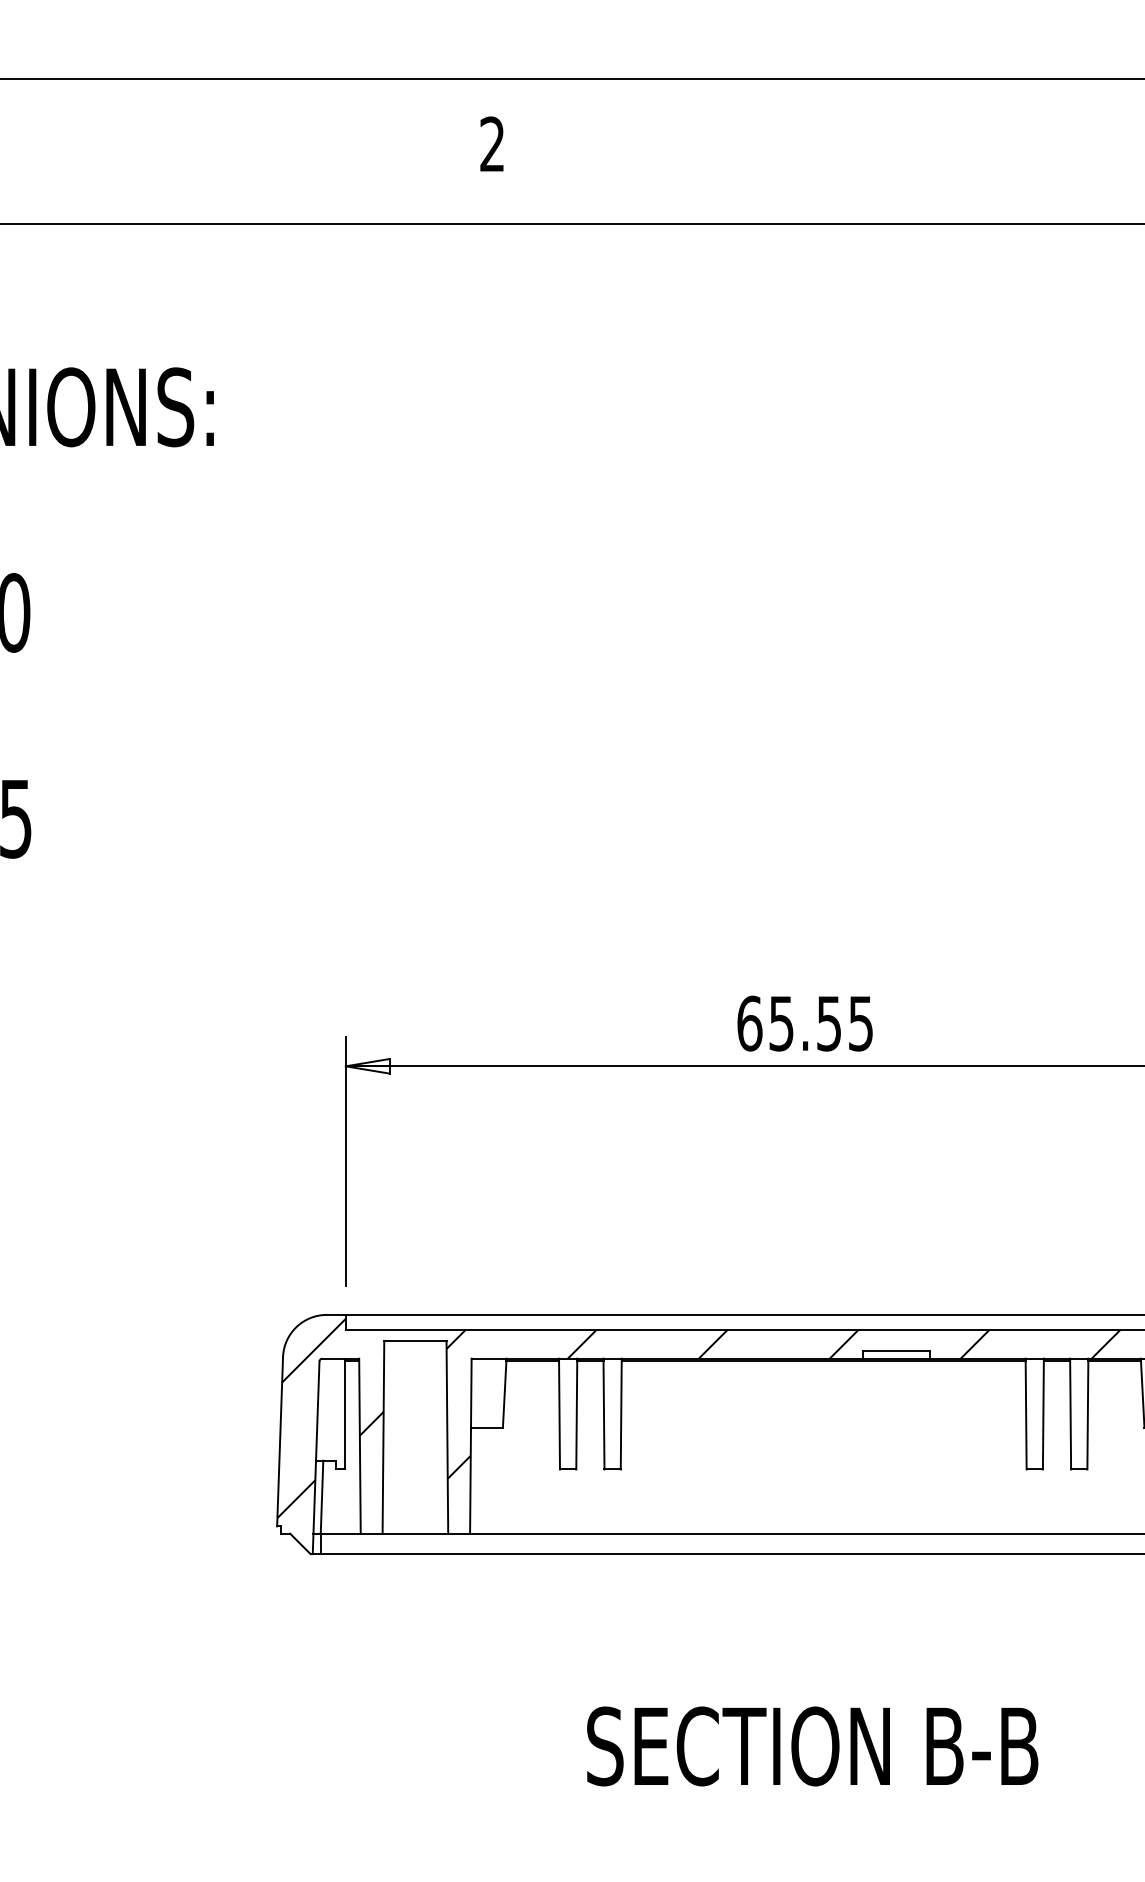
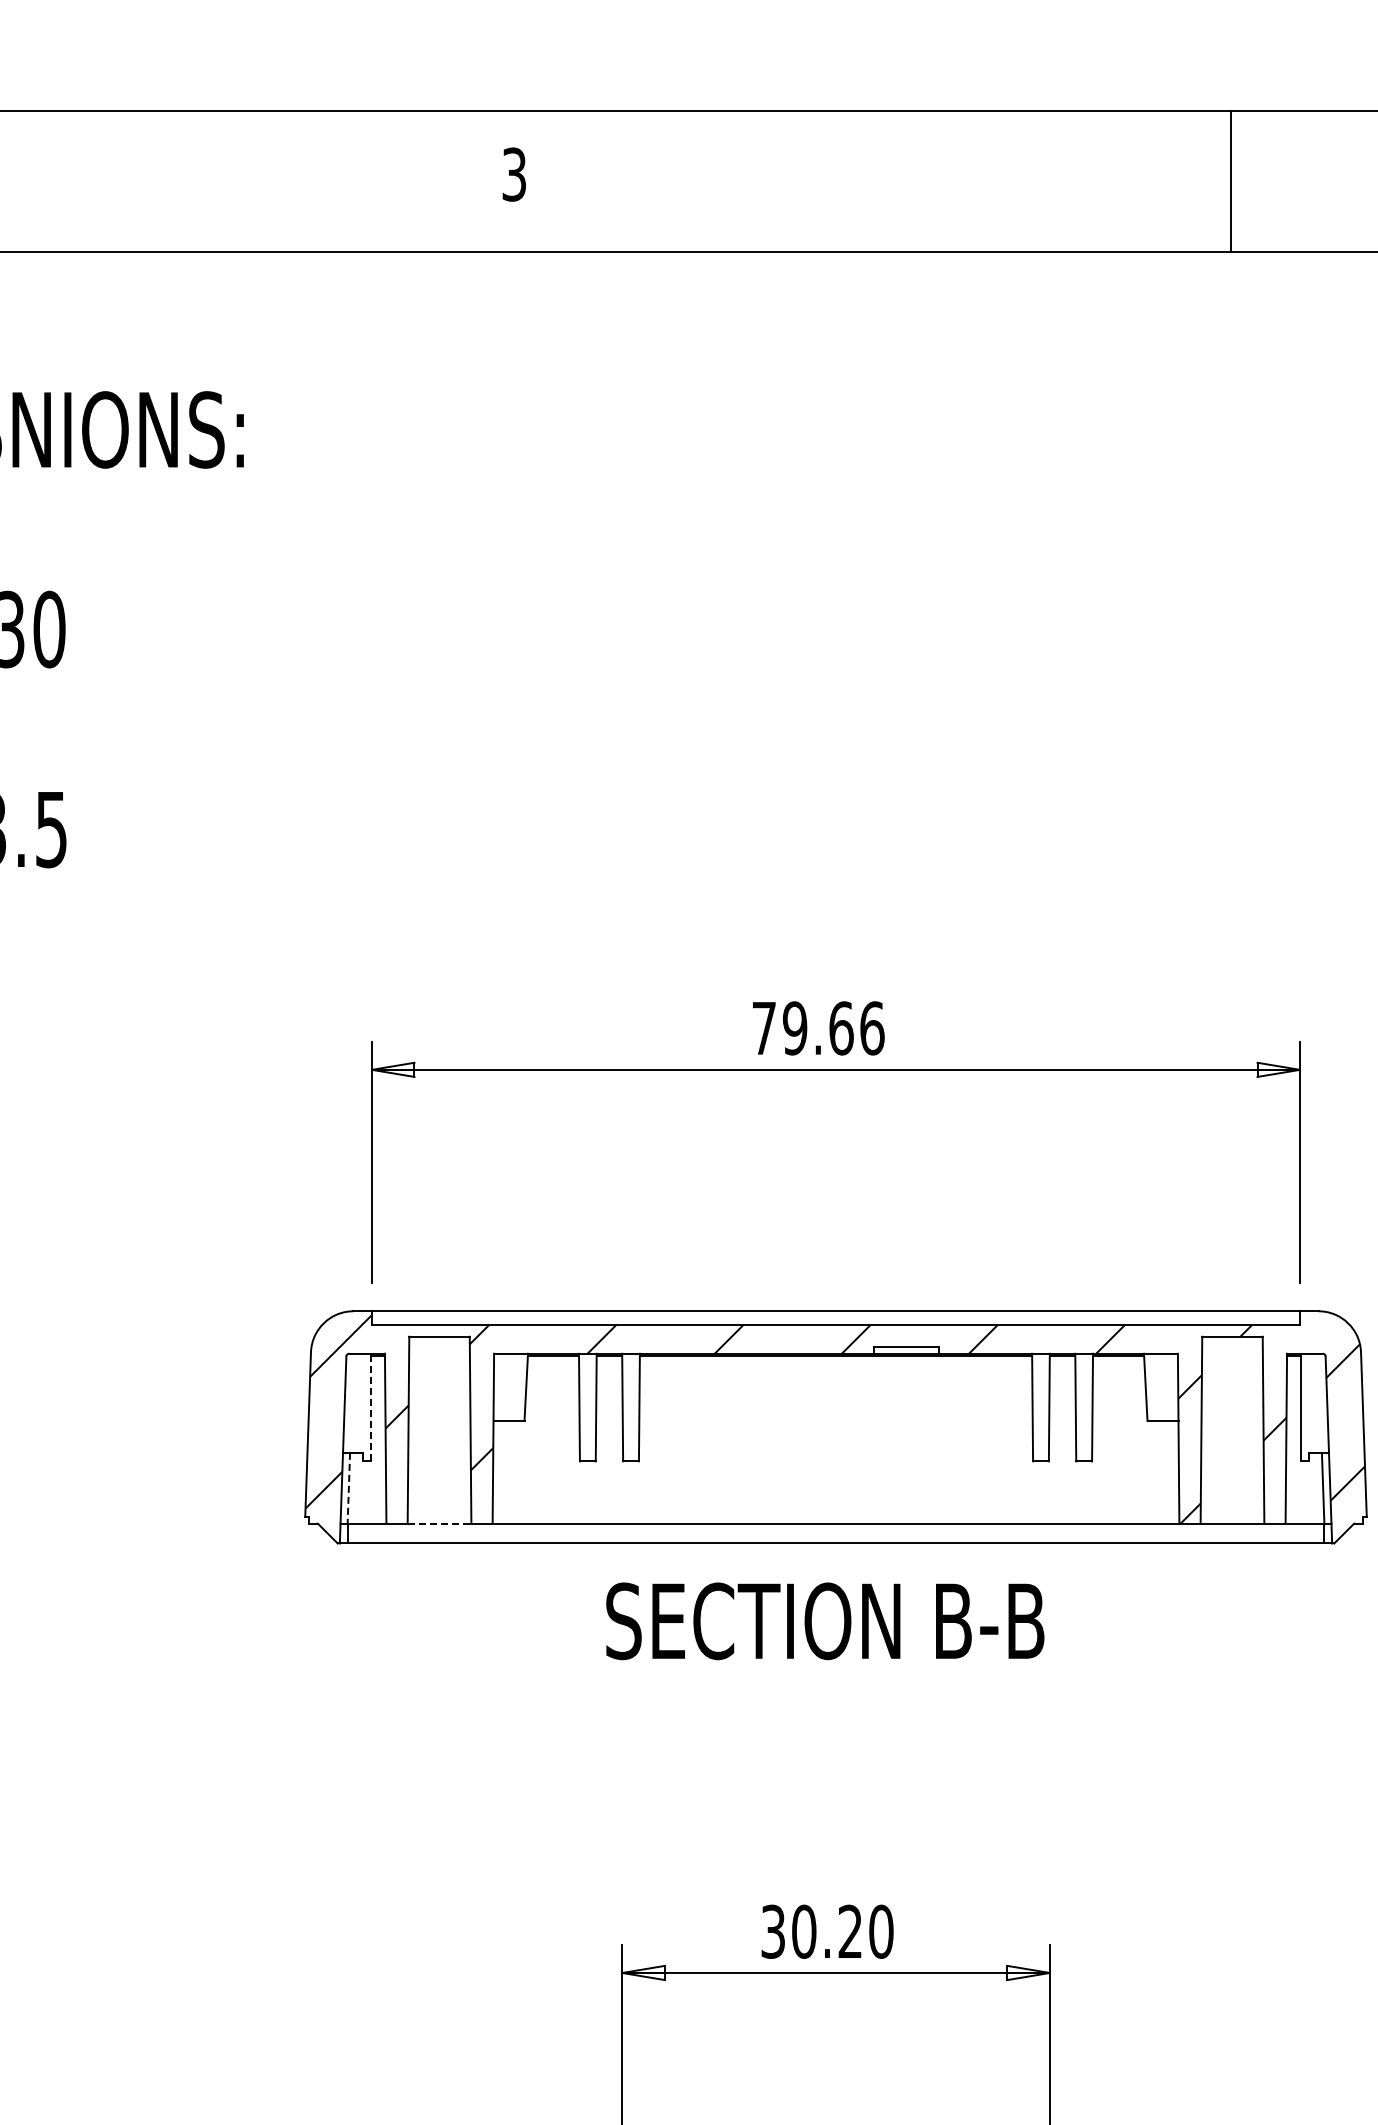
text: (491, 144) -> (513, 174), 2 -> 3
text: (805, 1023) -> (818, 1028), 65.55 -> 79.66
line: (345, 1414) -> (371, 1407), solid -> dashed
line: (321, 1497) -> (348, 1488), solid -> dashed
line: (415, 1533) -> (439, 1523), solid -> dashed
text: (812, 1746) -> (825, 1621), moved

